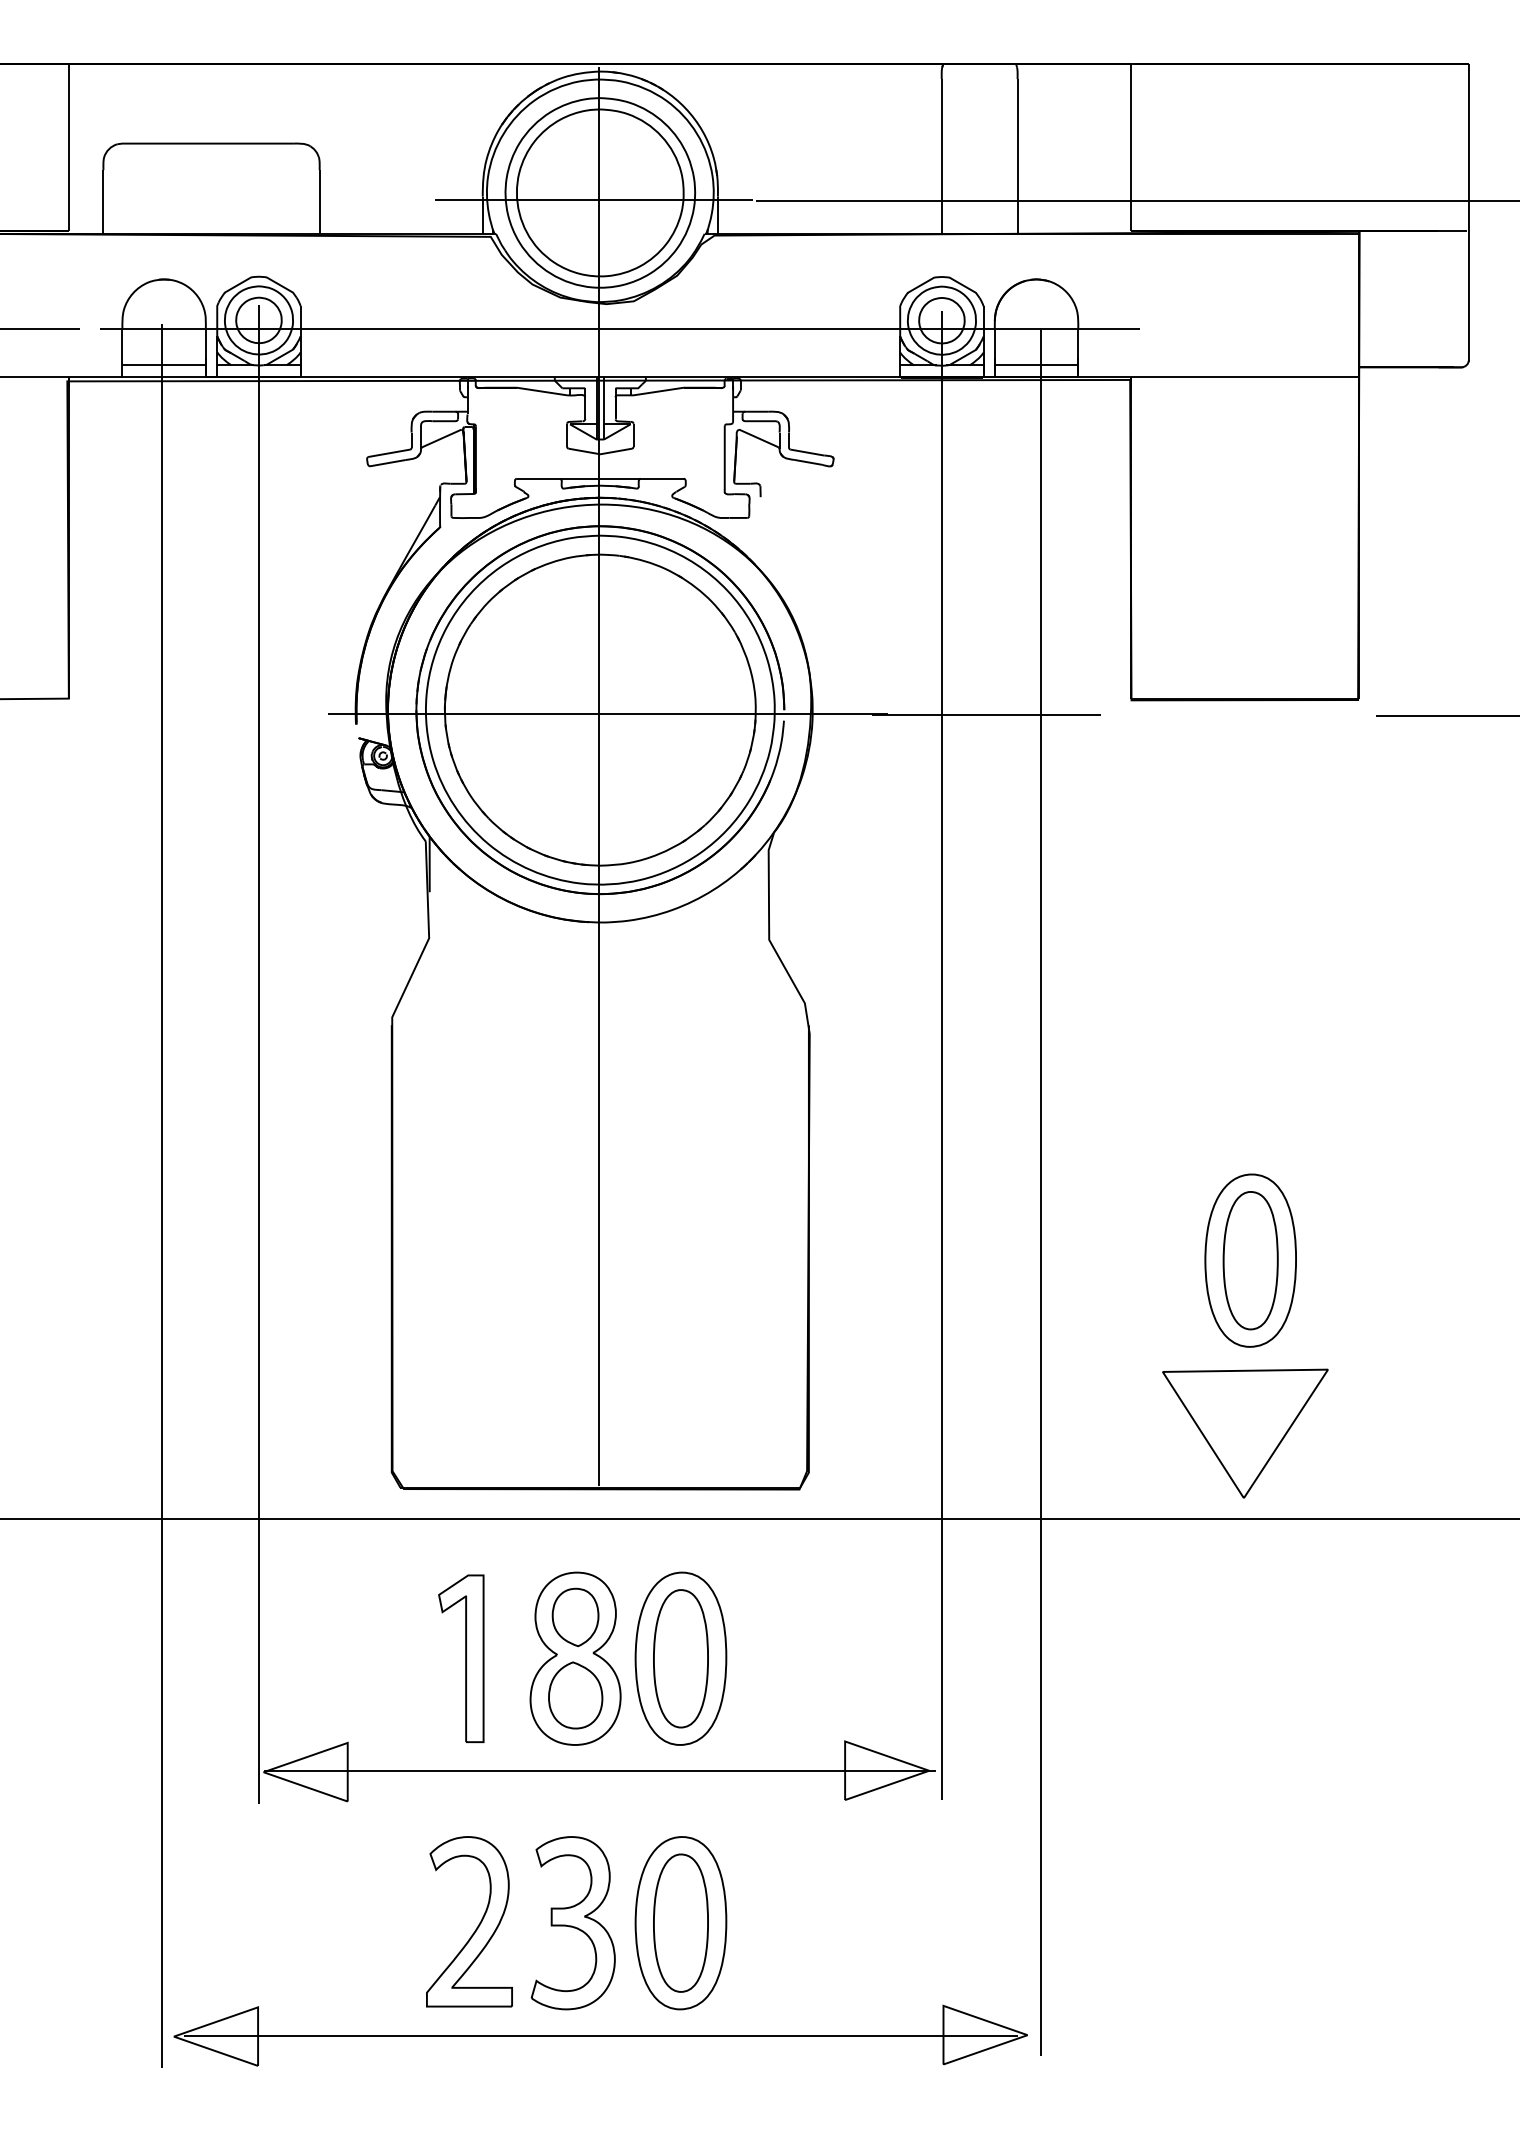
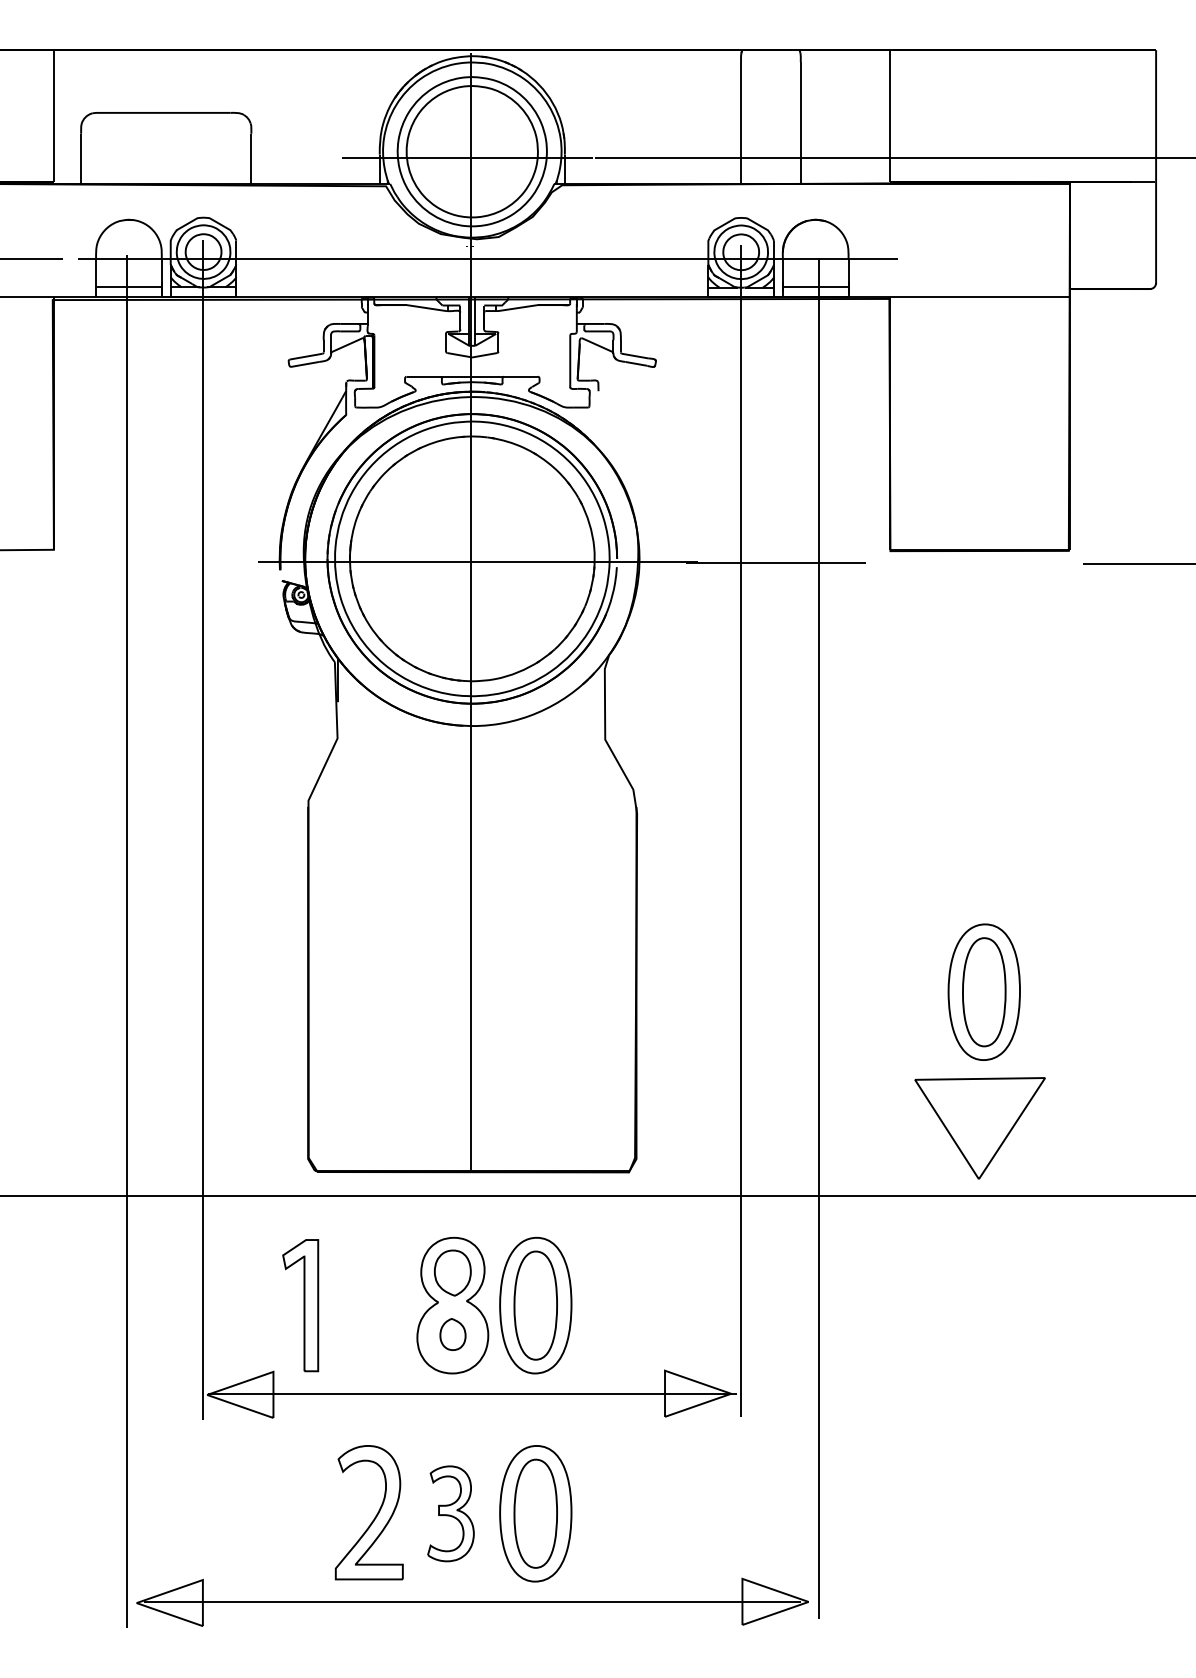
part: (461, 1658) -> (300, 1305), moved
part: (575, 1695) -> (452, 1334), size x0.6
part: (572, 1923) -> (450, 1514), size x0.7

